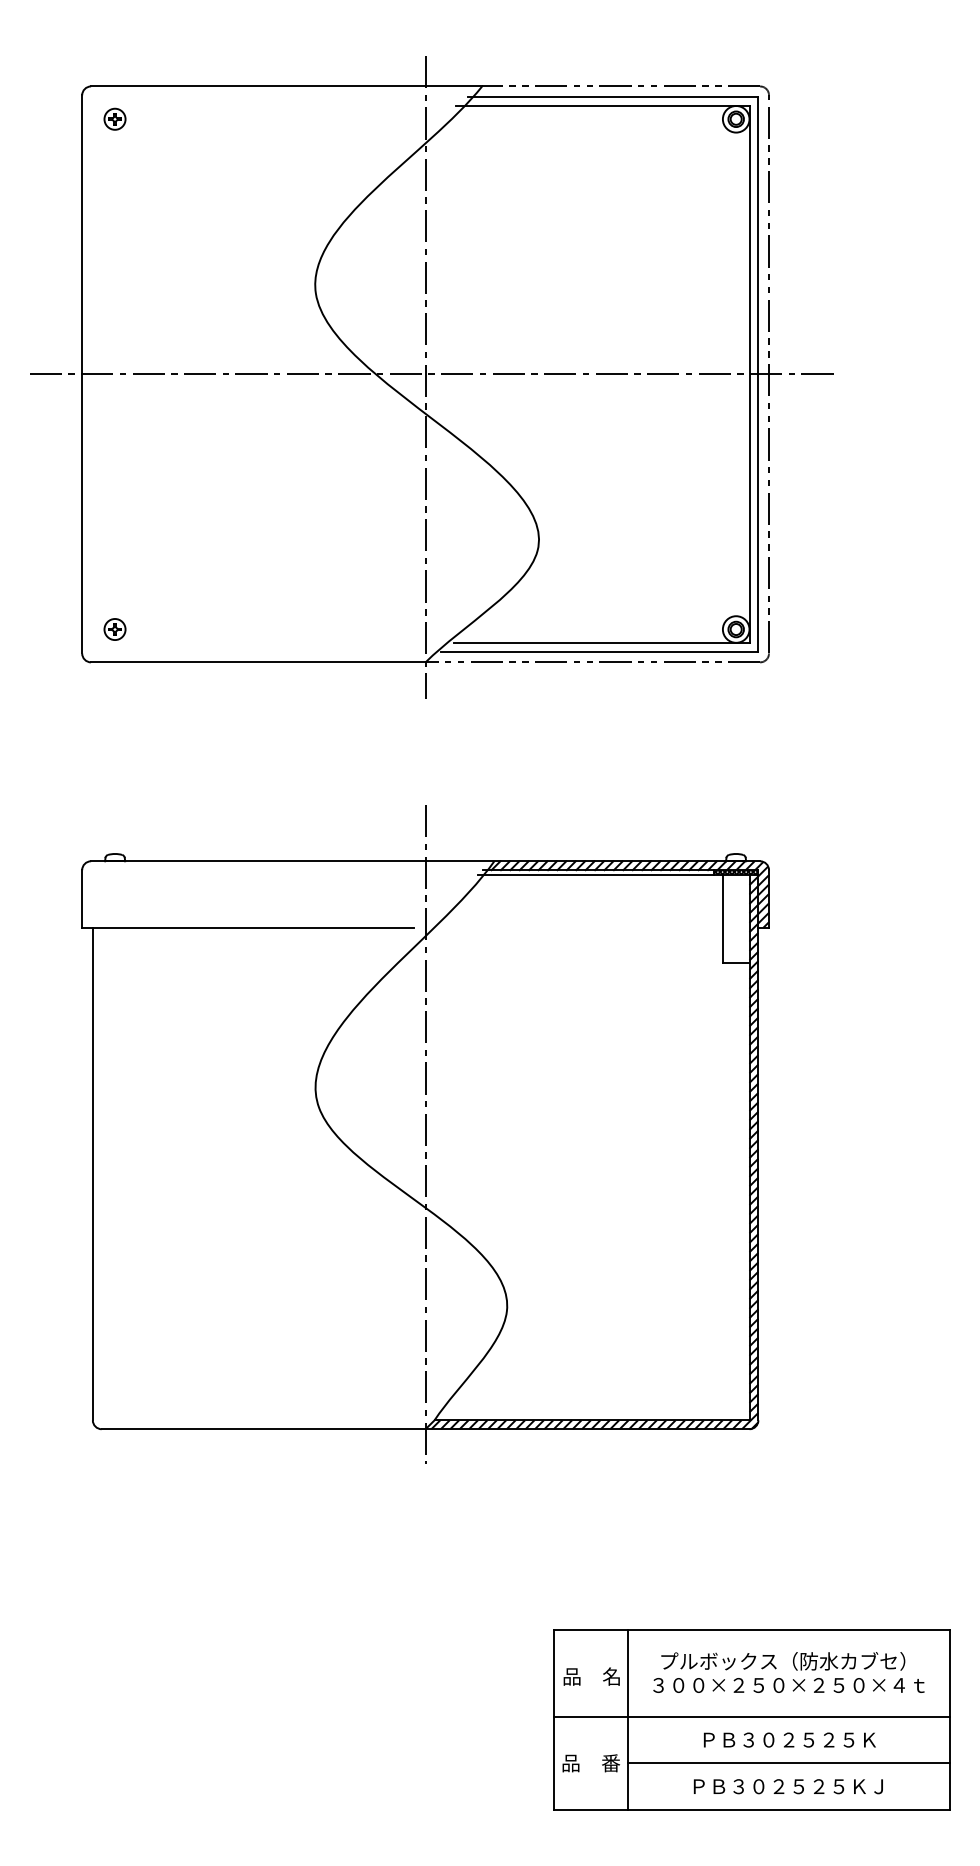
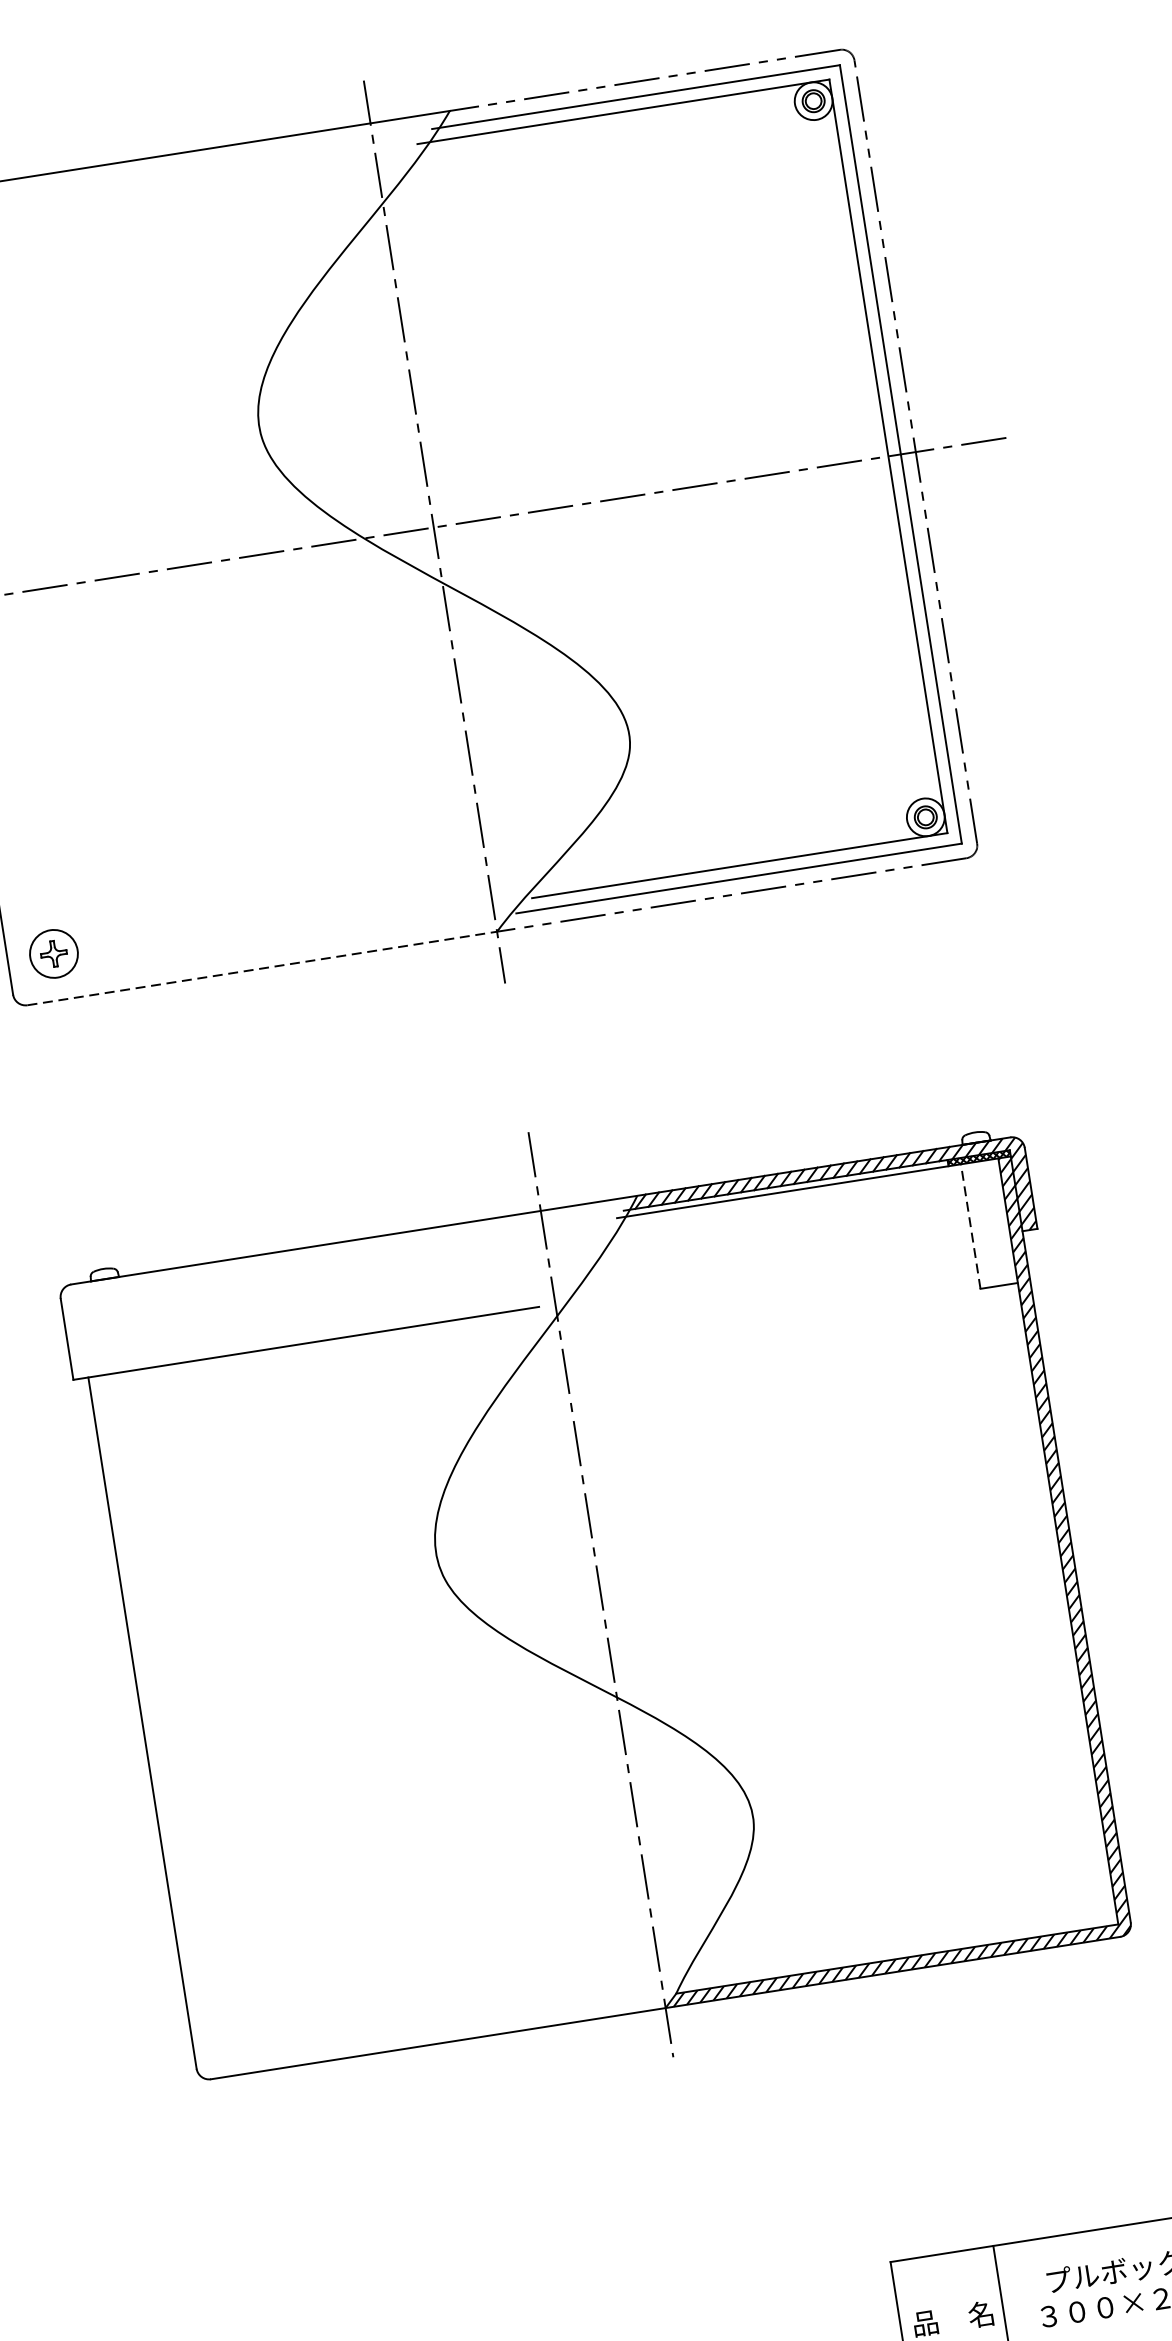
part: (114, 629) -> (53, 953), size x1.6
line: (258, 662) -> (262, 968), solid -> dashed
line: (722, 918) -> (970, 1225), solid -> dashed

